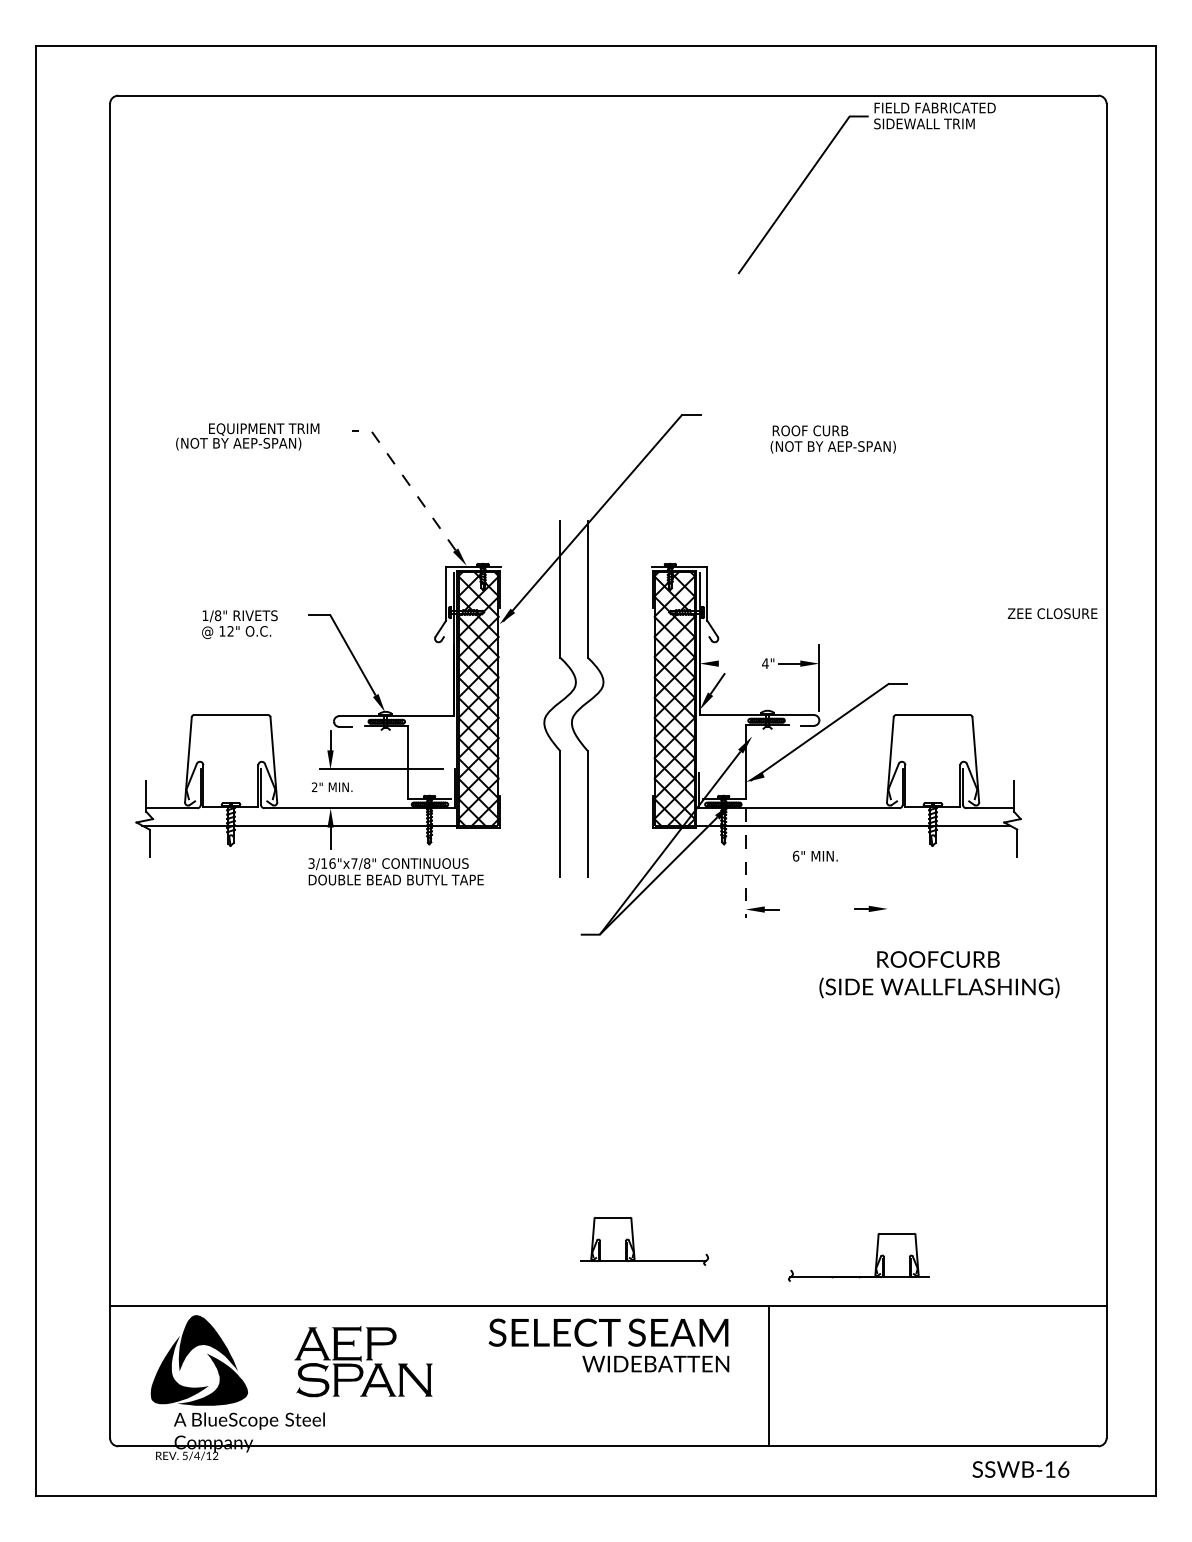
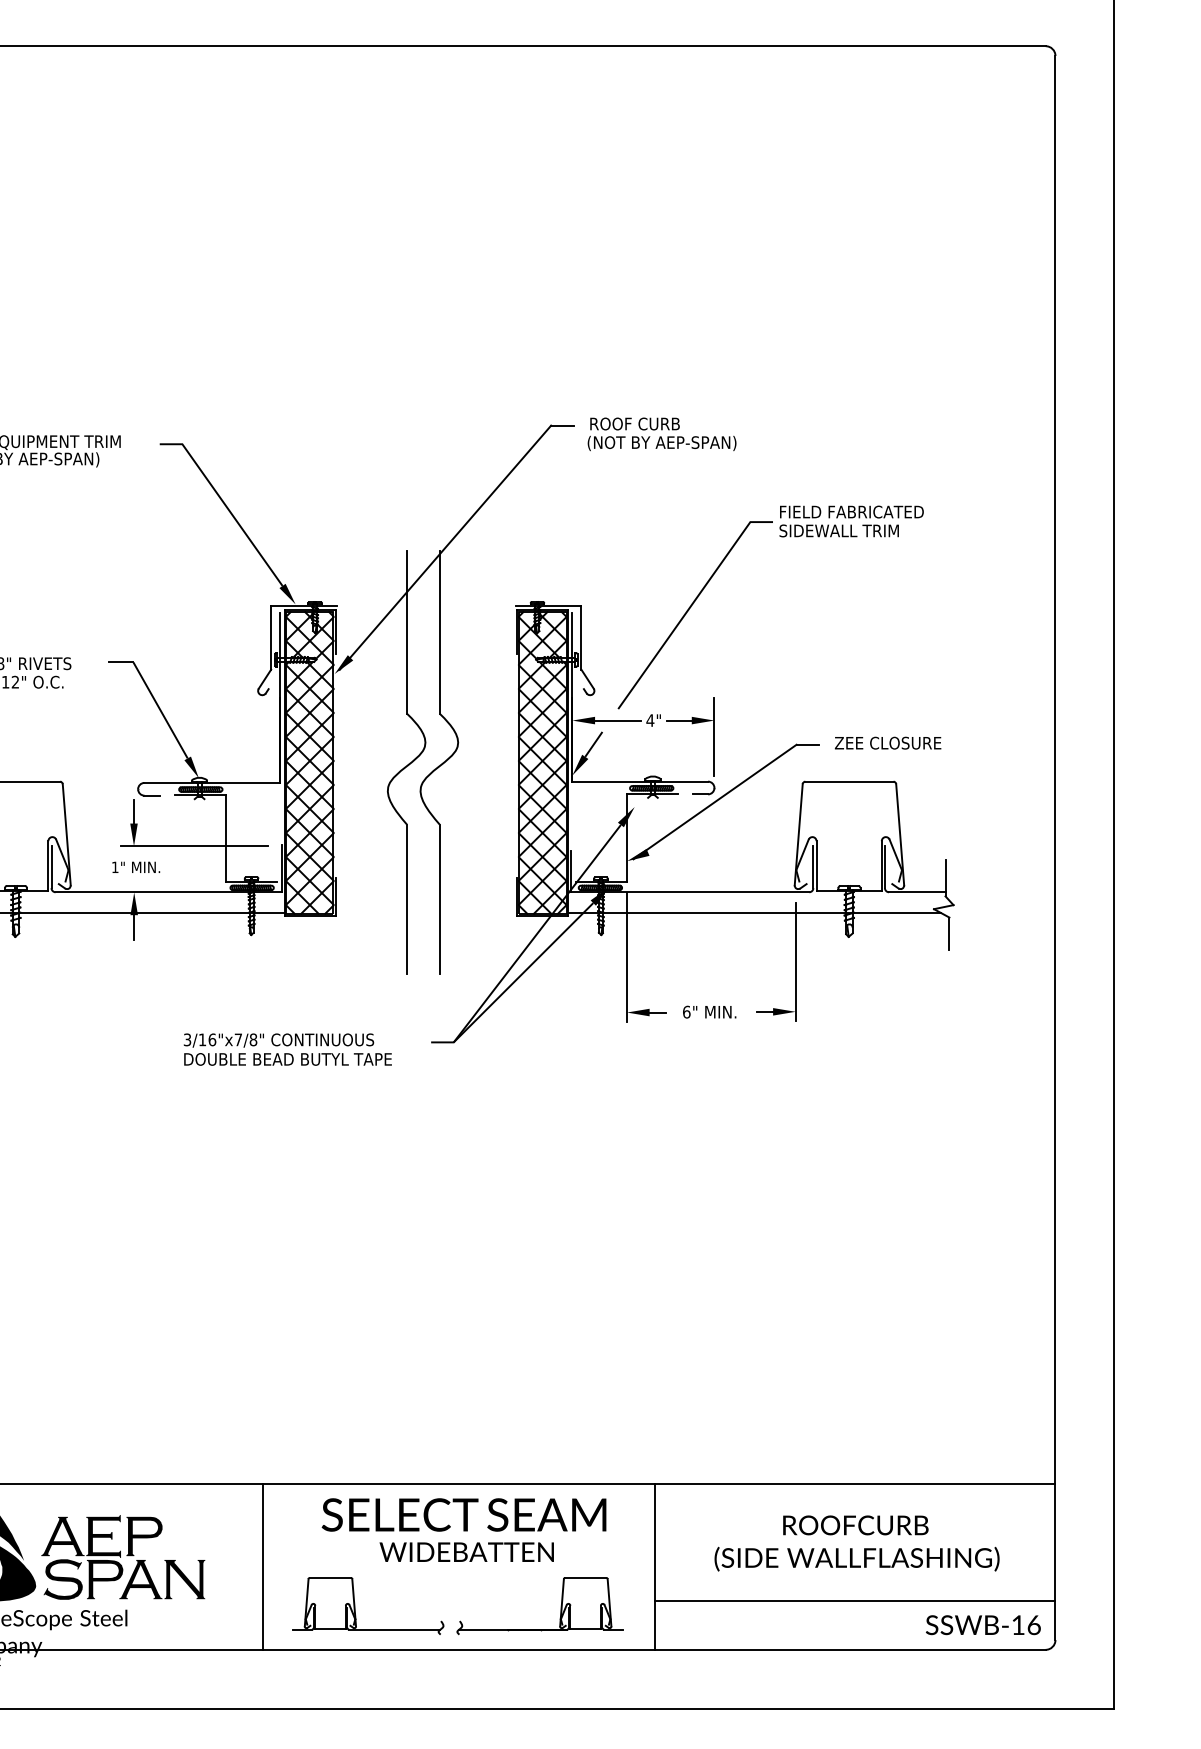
part: (821, 158) -> (716, 571), moved
text: (832, 439) -> (661, 434), moved
line: (407, 482) -> (225, 505), dashed -> solid
text: (1052, 613) -> (887, 742), moved
line: (737, 663) -> (617, 720), added
text: (314, 786) -> (115, 866), 2" -> 1"
text: (814, 855) -> (708, 1011), moved
line: (745, 863) -> (626, 957), dashed -> solid
line: (887, 866) -> (795, 961), added
text: (395, 871) -> (287, 1049), moved
text: (939, 974) -> (857, 1543), moved
part: (634, 1241) -> (356, 1606), moved
part: (875, 1257) -> (560, 1606), moved
part: (363, 1361) -> (123, 1557), moved
text: (655, 1363) -> (466, 1551), moved
line: (439, 1376) -> (263, 1566), added
line: (937, 1405) -> (854, 1601), added
text: (1020, 1469) -> (982, 1625), moved

